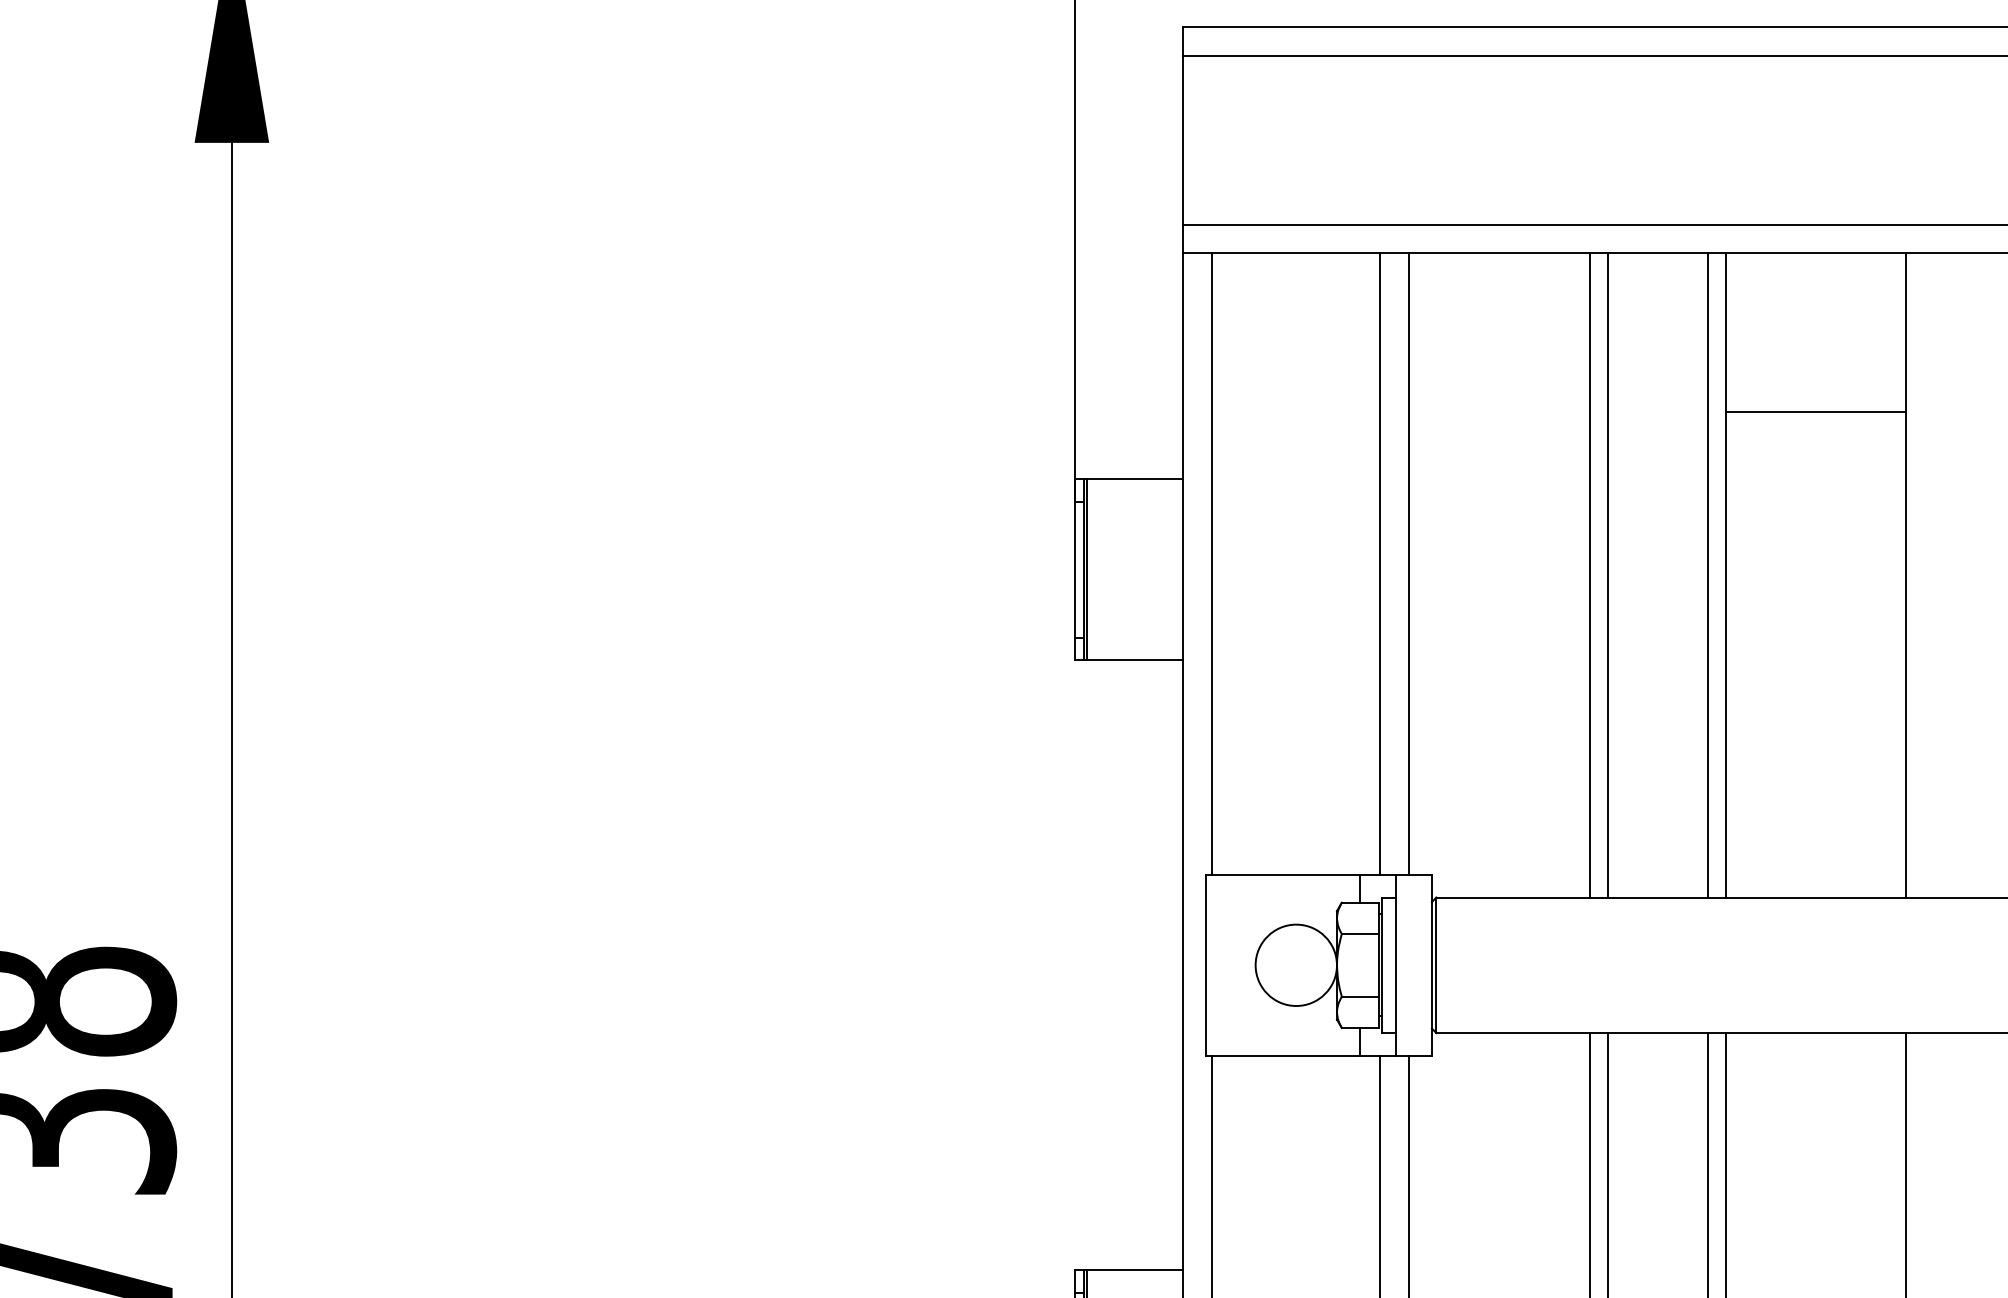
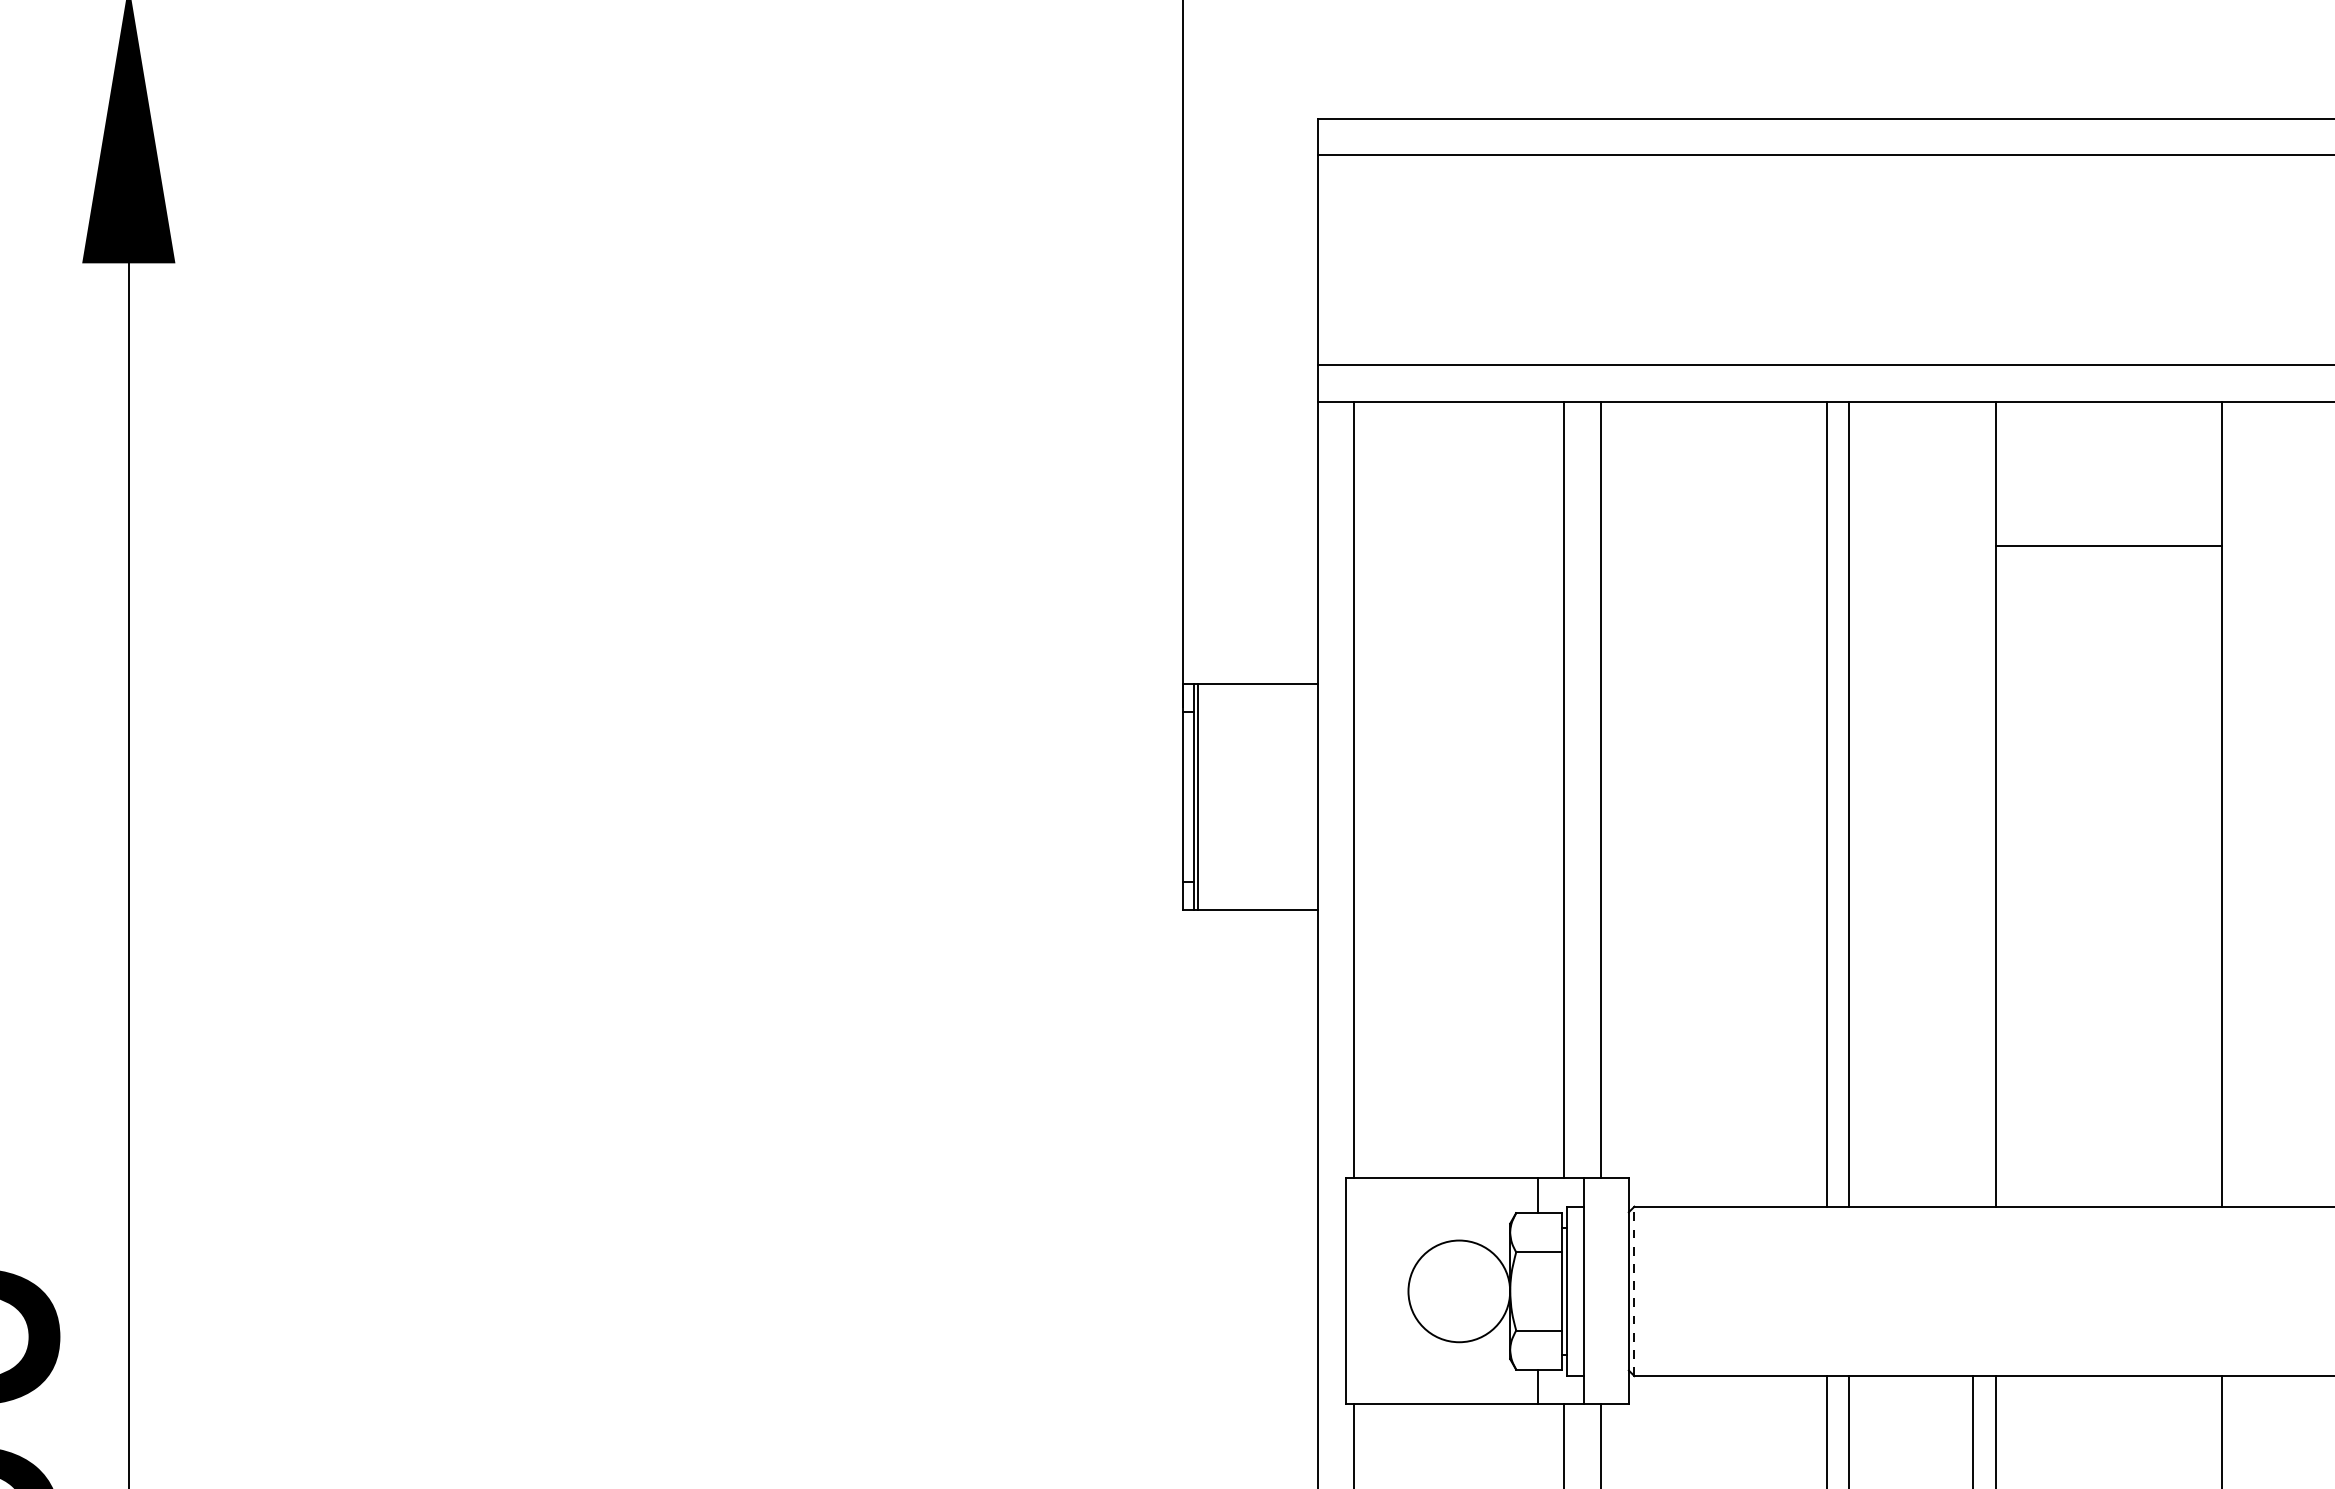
line: (1815, 411) -> (2108, 545), moved
line: (1707, 575) -> (1973, 804), removed
line: (1436, 965) -> (1634, 1291), solid -> dashed

